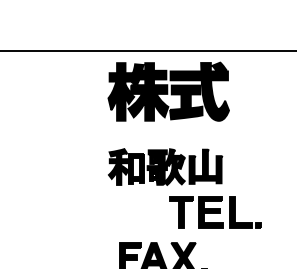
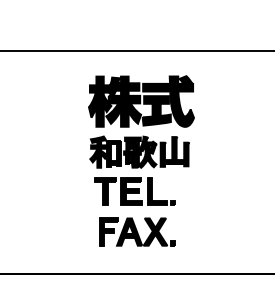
part: (168, 91) -> (141, 101), moved
part: (214, 212) -> (134, 191), moved

